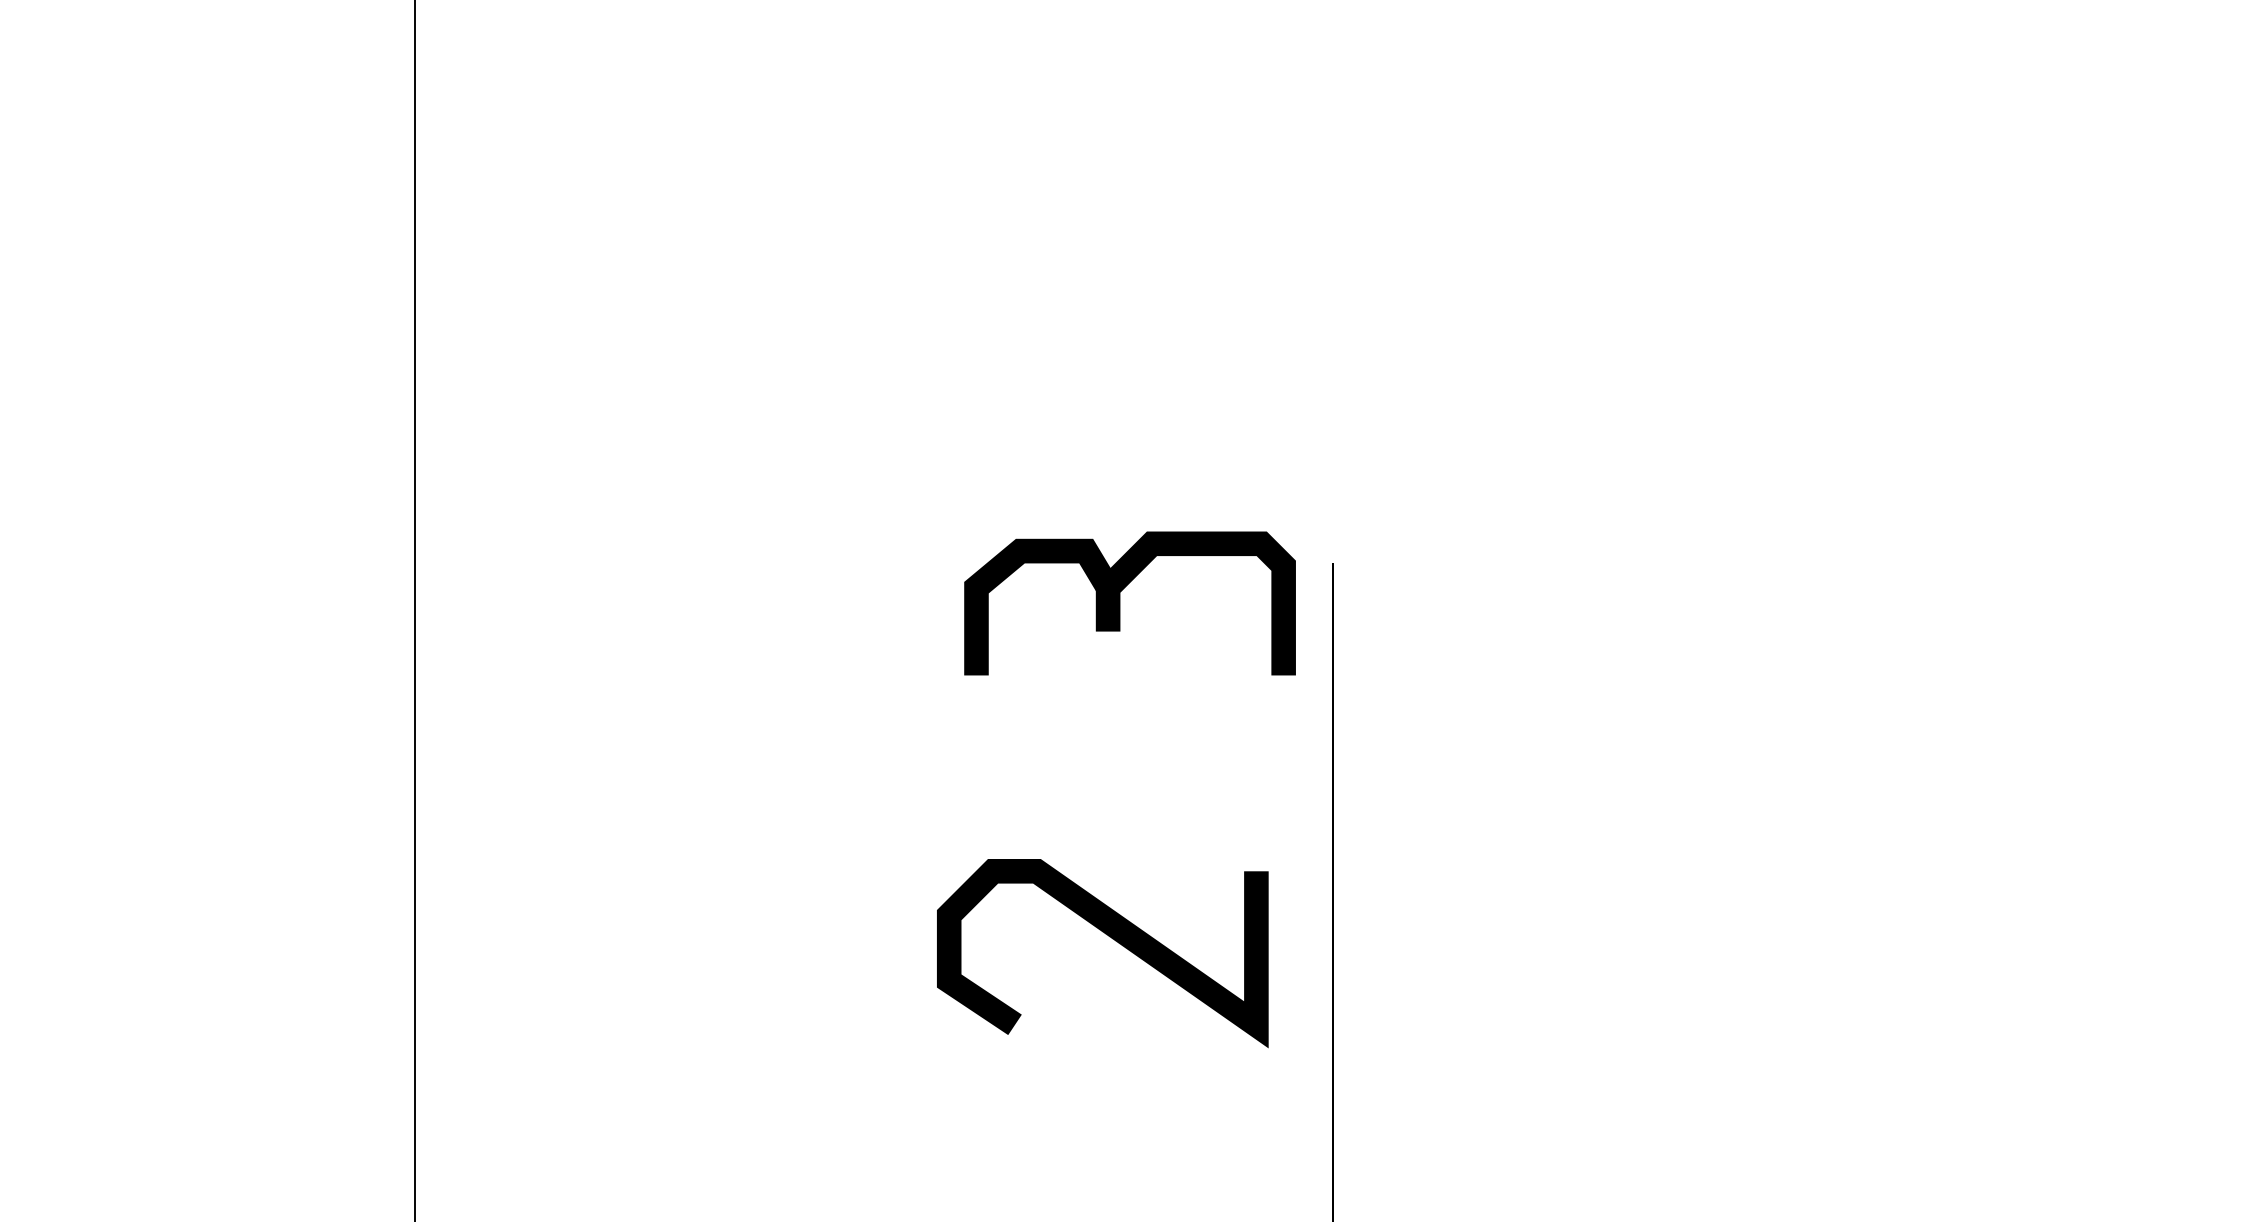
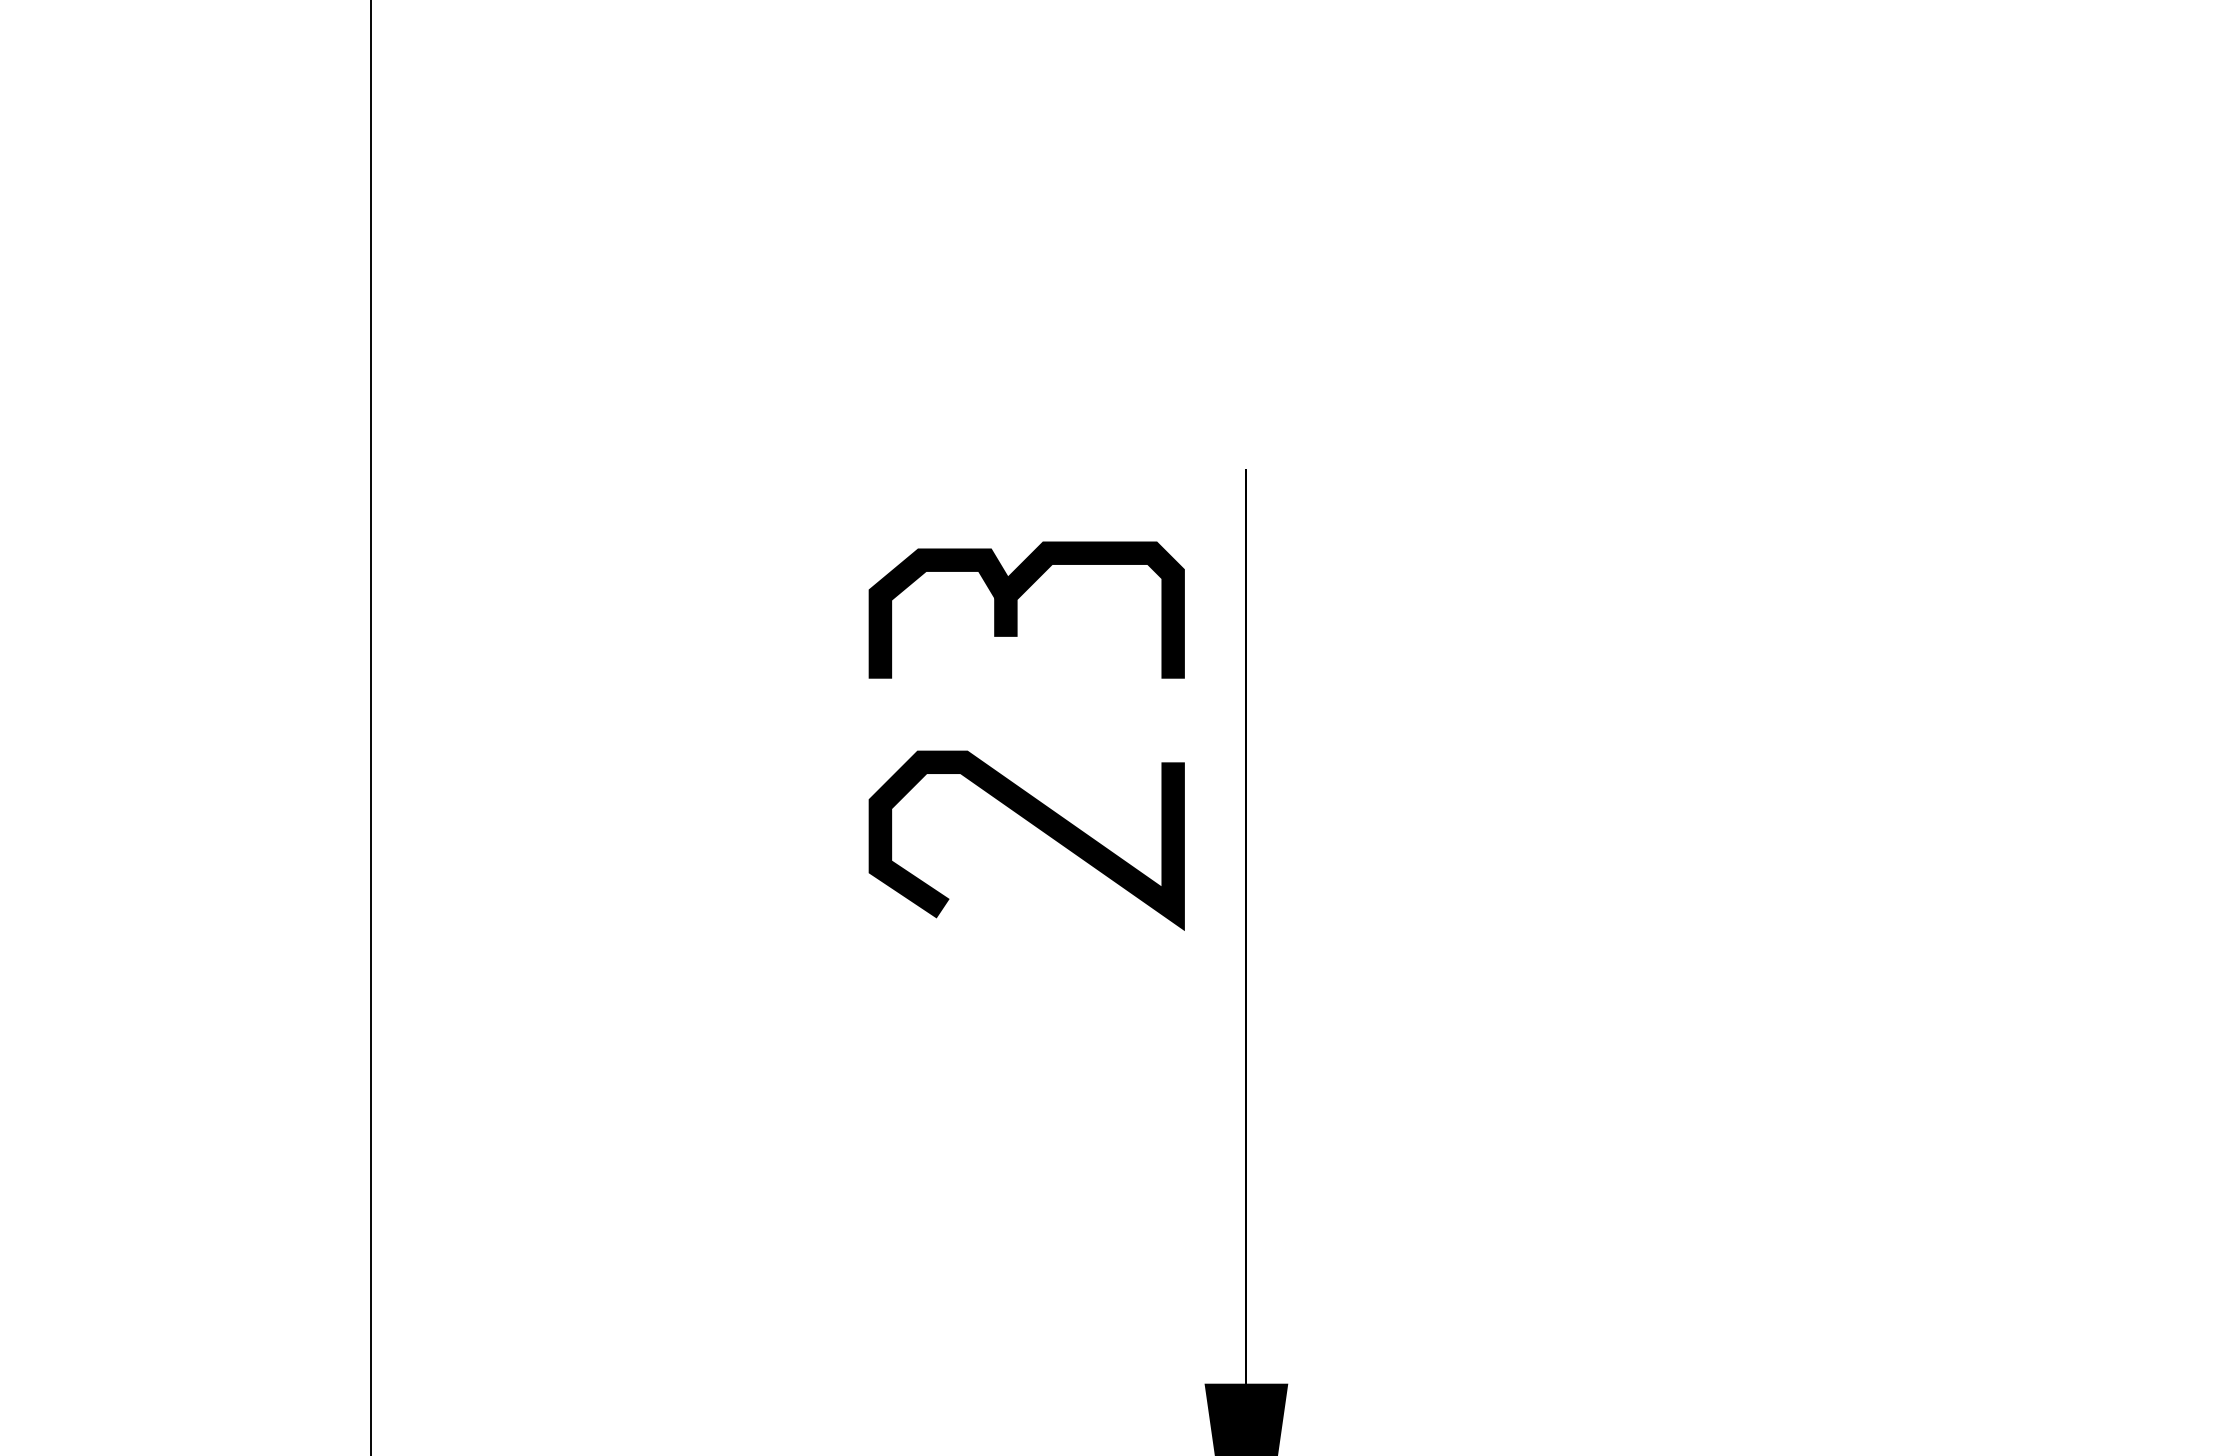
part: (1120, 602) -> (1017, 609), moved

